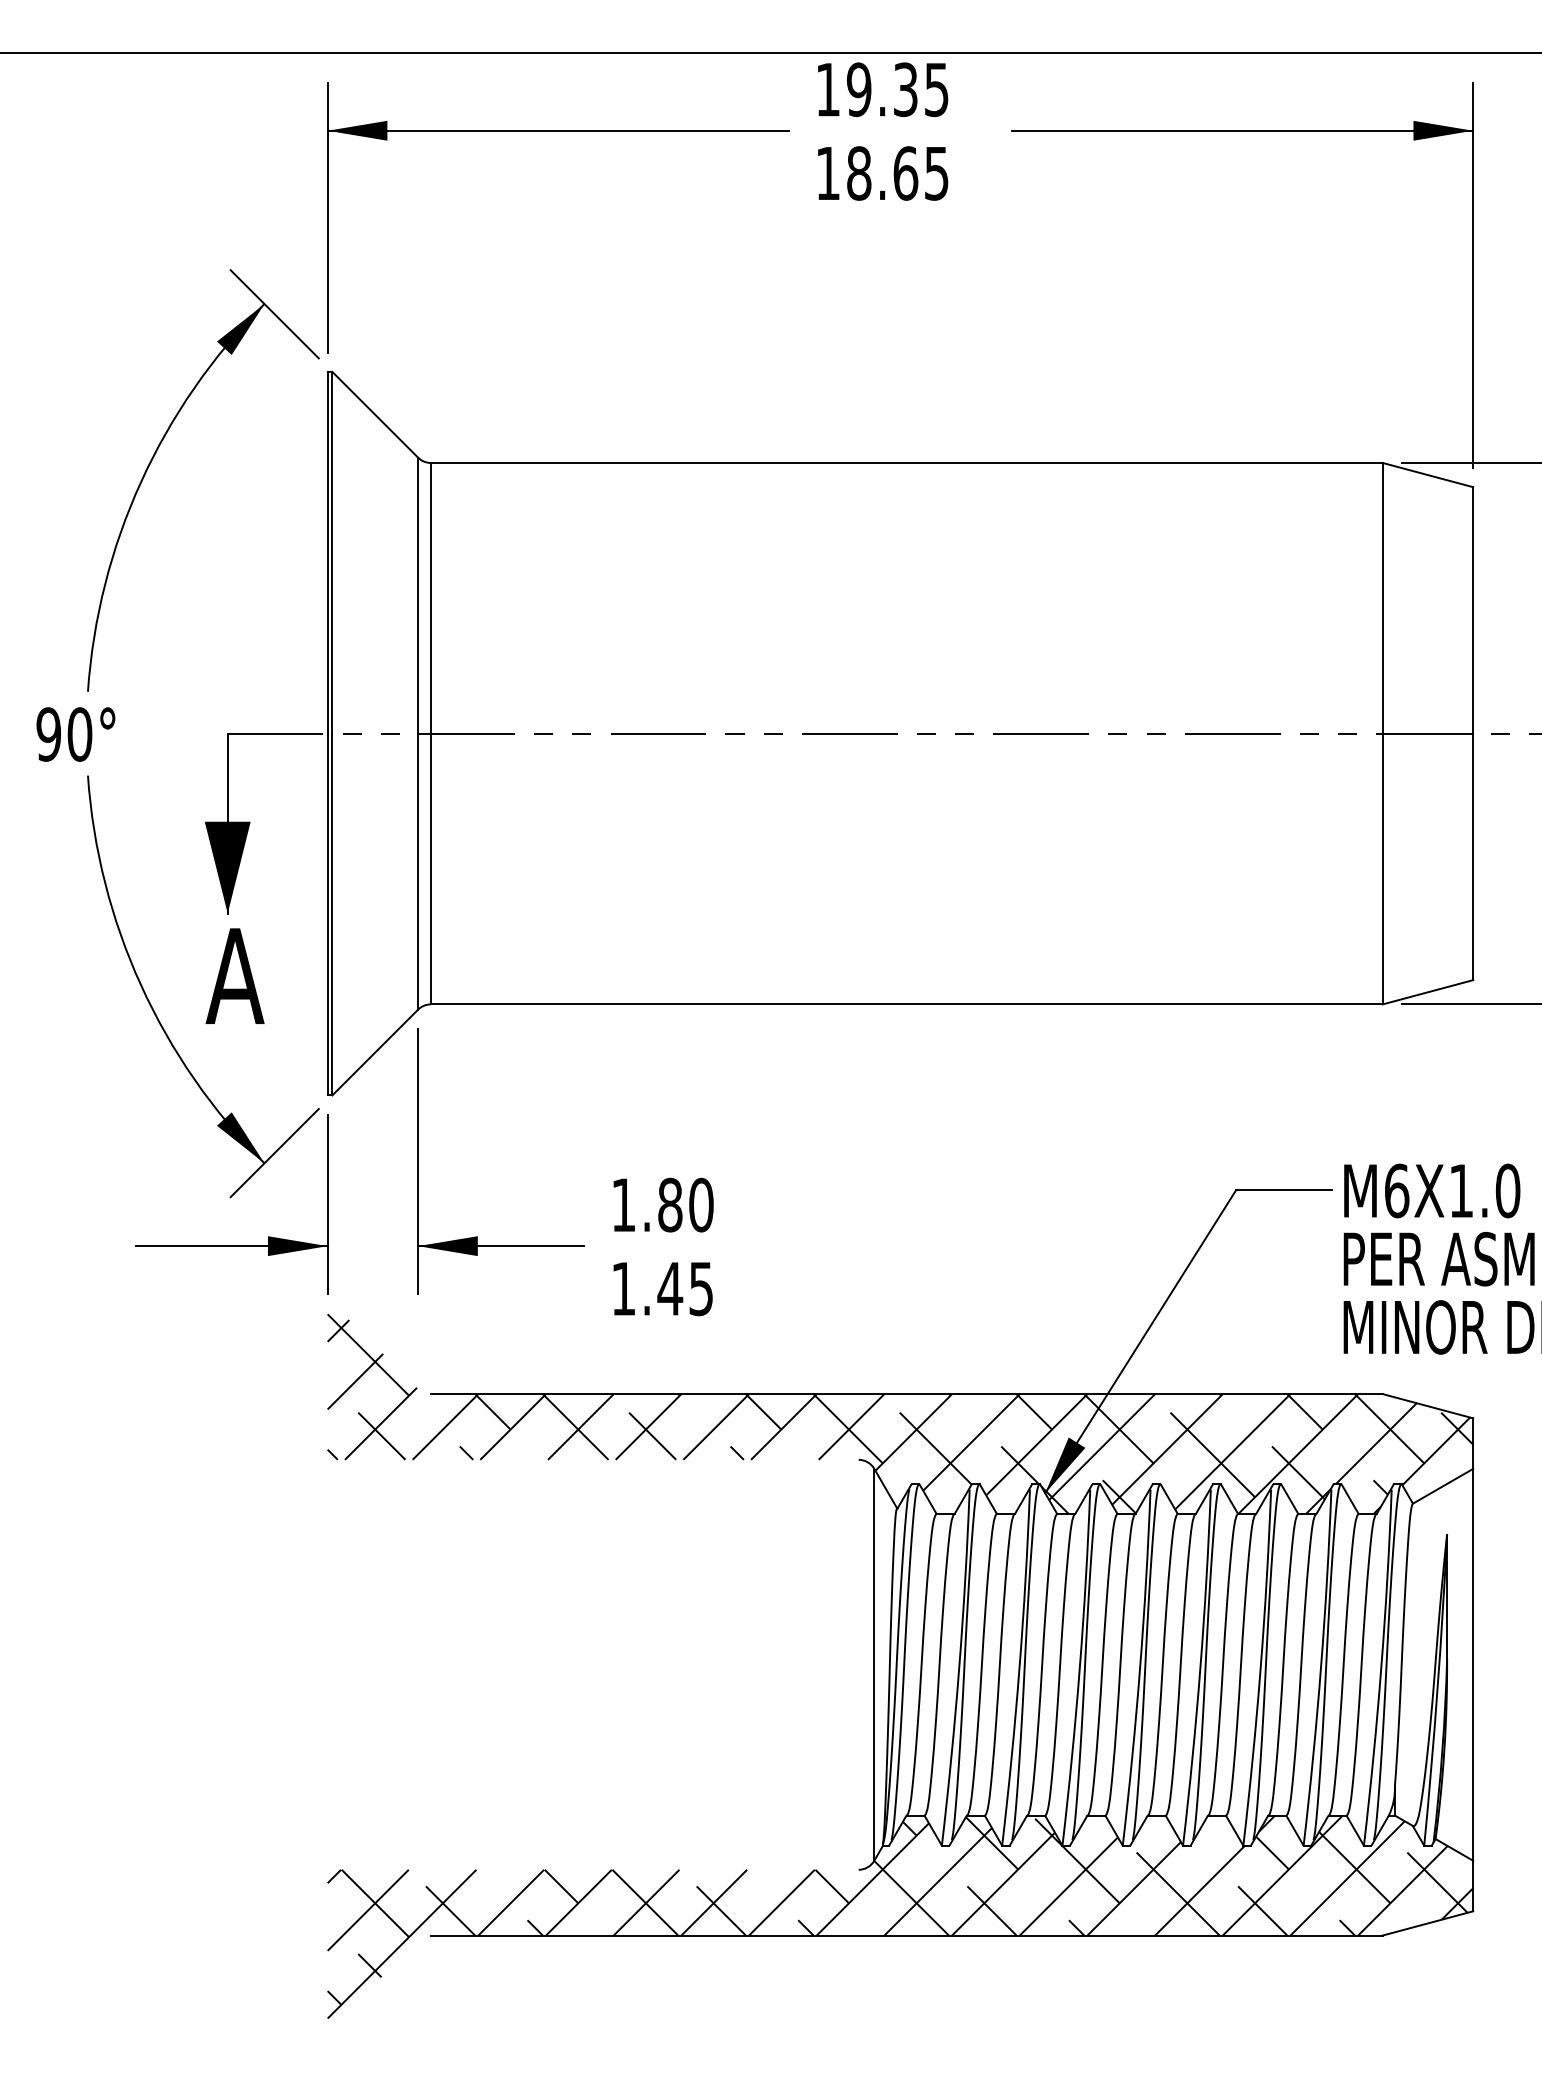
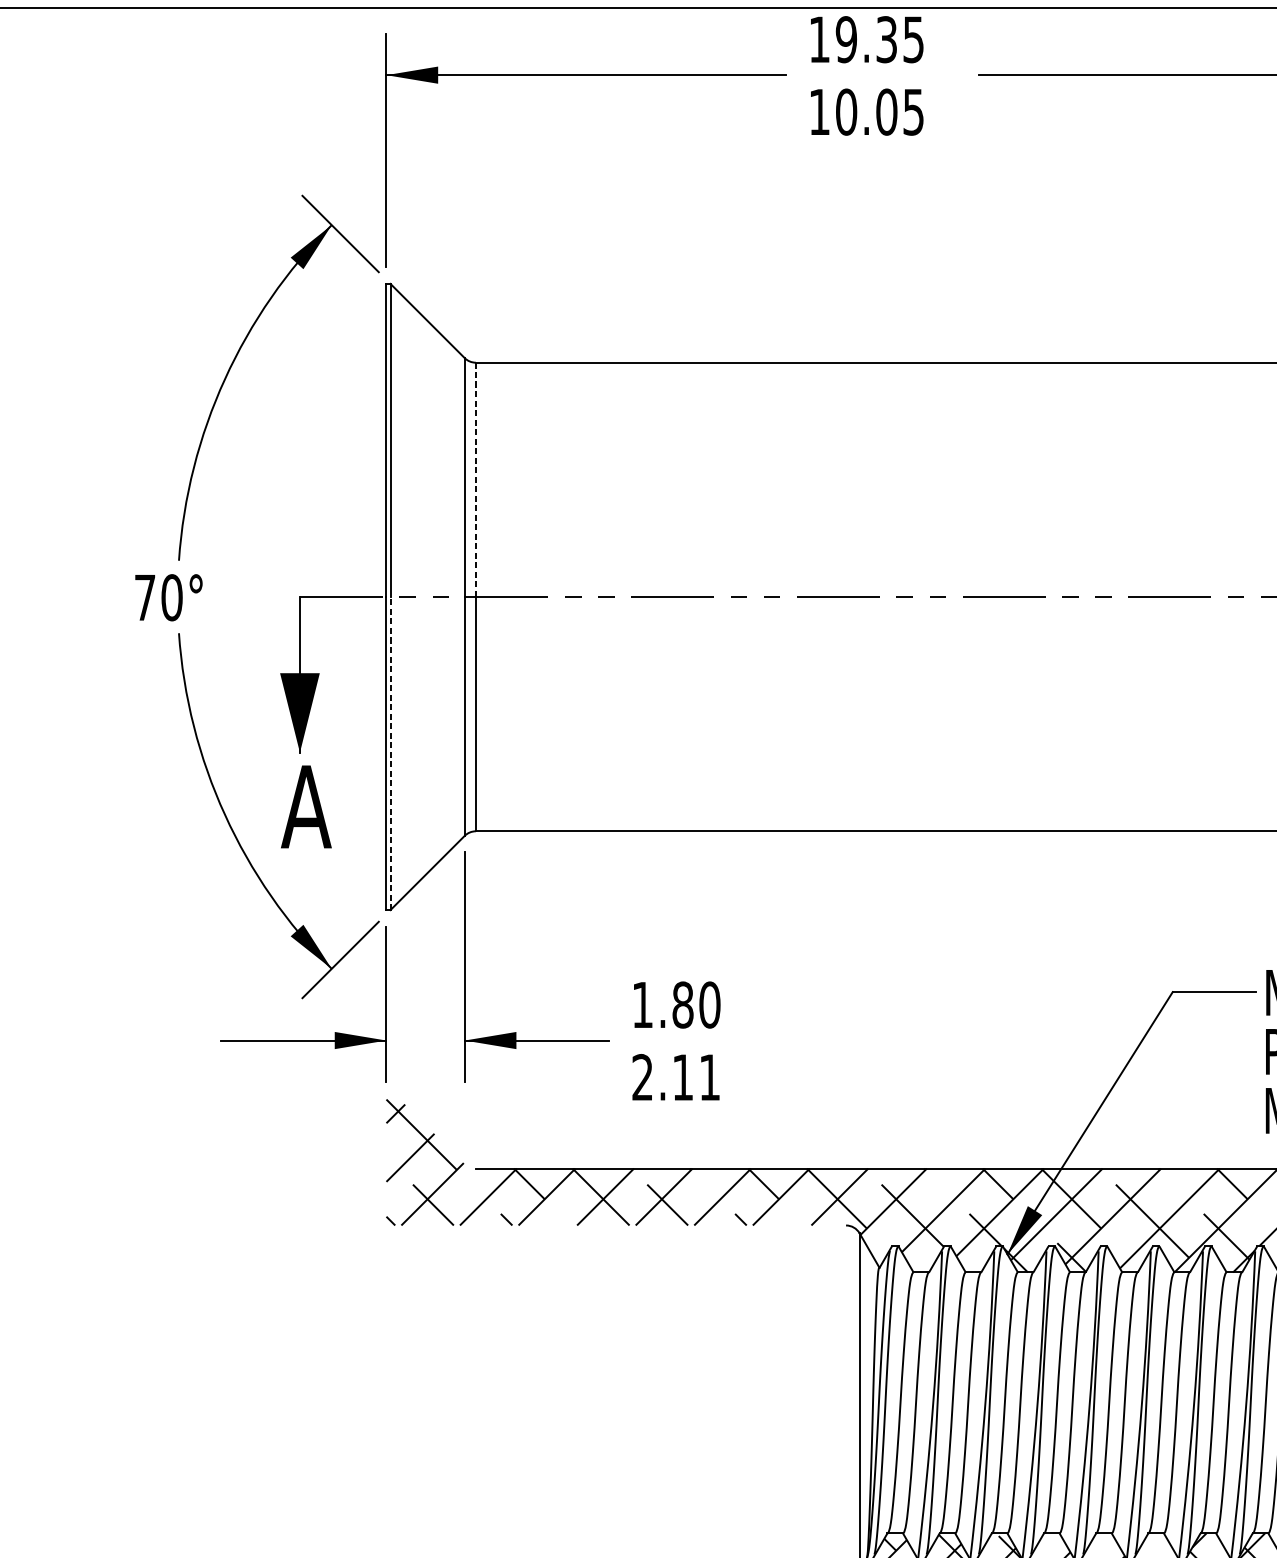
text: (882, 173) -> (866, 112), 18.65 -> 10.05
line: (430, 597) -> (475, 479), solid -> dashed
text: (48, 734) -> (144, 597), 90° -> 70°
line: (332, 914) -> (390, 753), solid -> dashed
text: (662, 1288) -> (676, 1077), 1.45 -> 2.11

